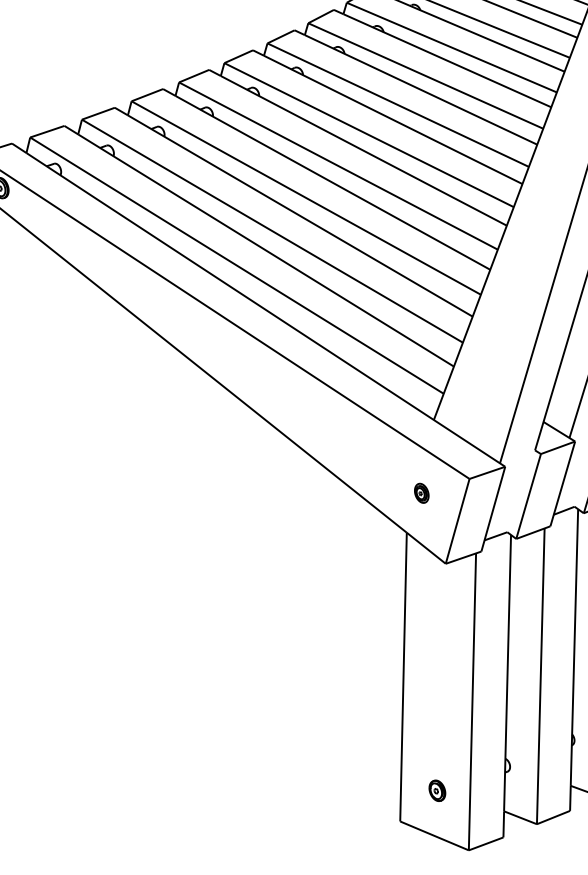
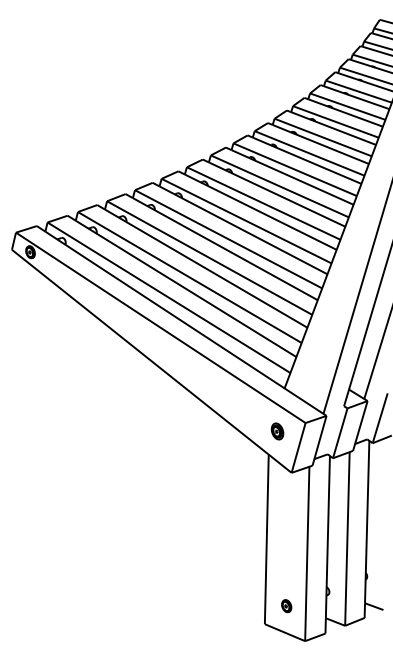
part: (421, 493) -> (277, 431), size x1.43

